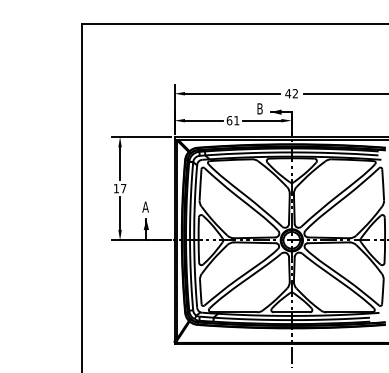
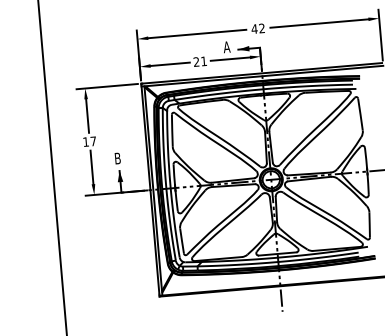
text: (259, 108) -> (226, 46), B -> A
text: (229, 120) -> (196, 61), 61 -> 21
text: (145, 206) -> (117, 157), A -> B

